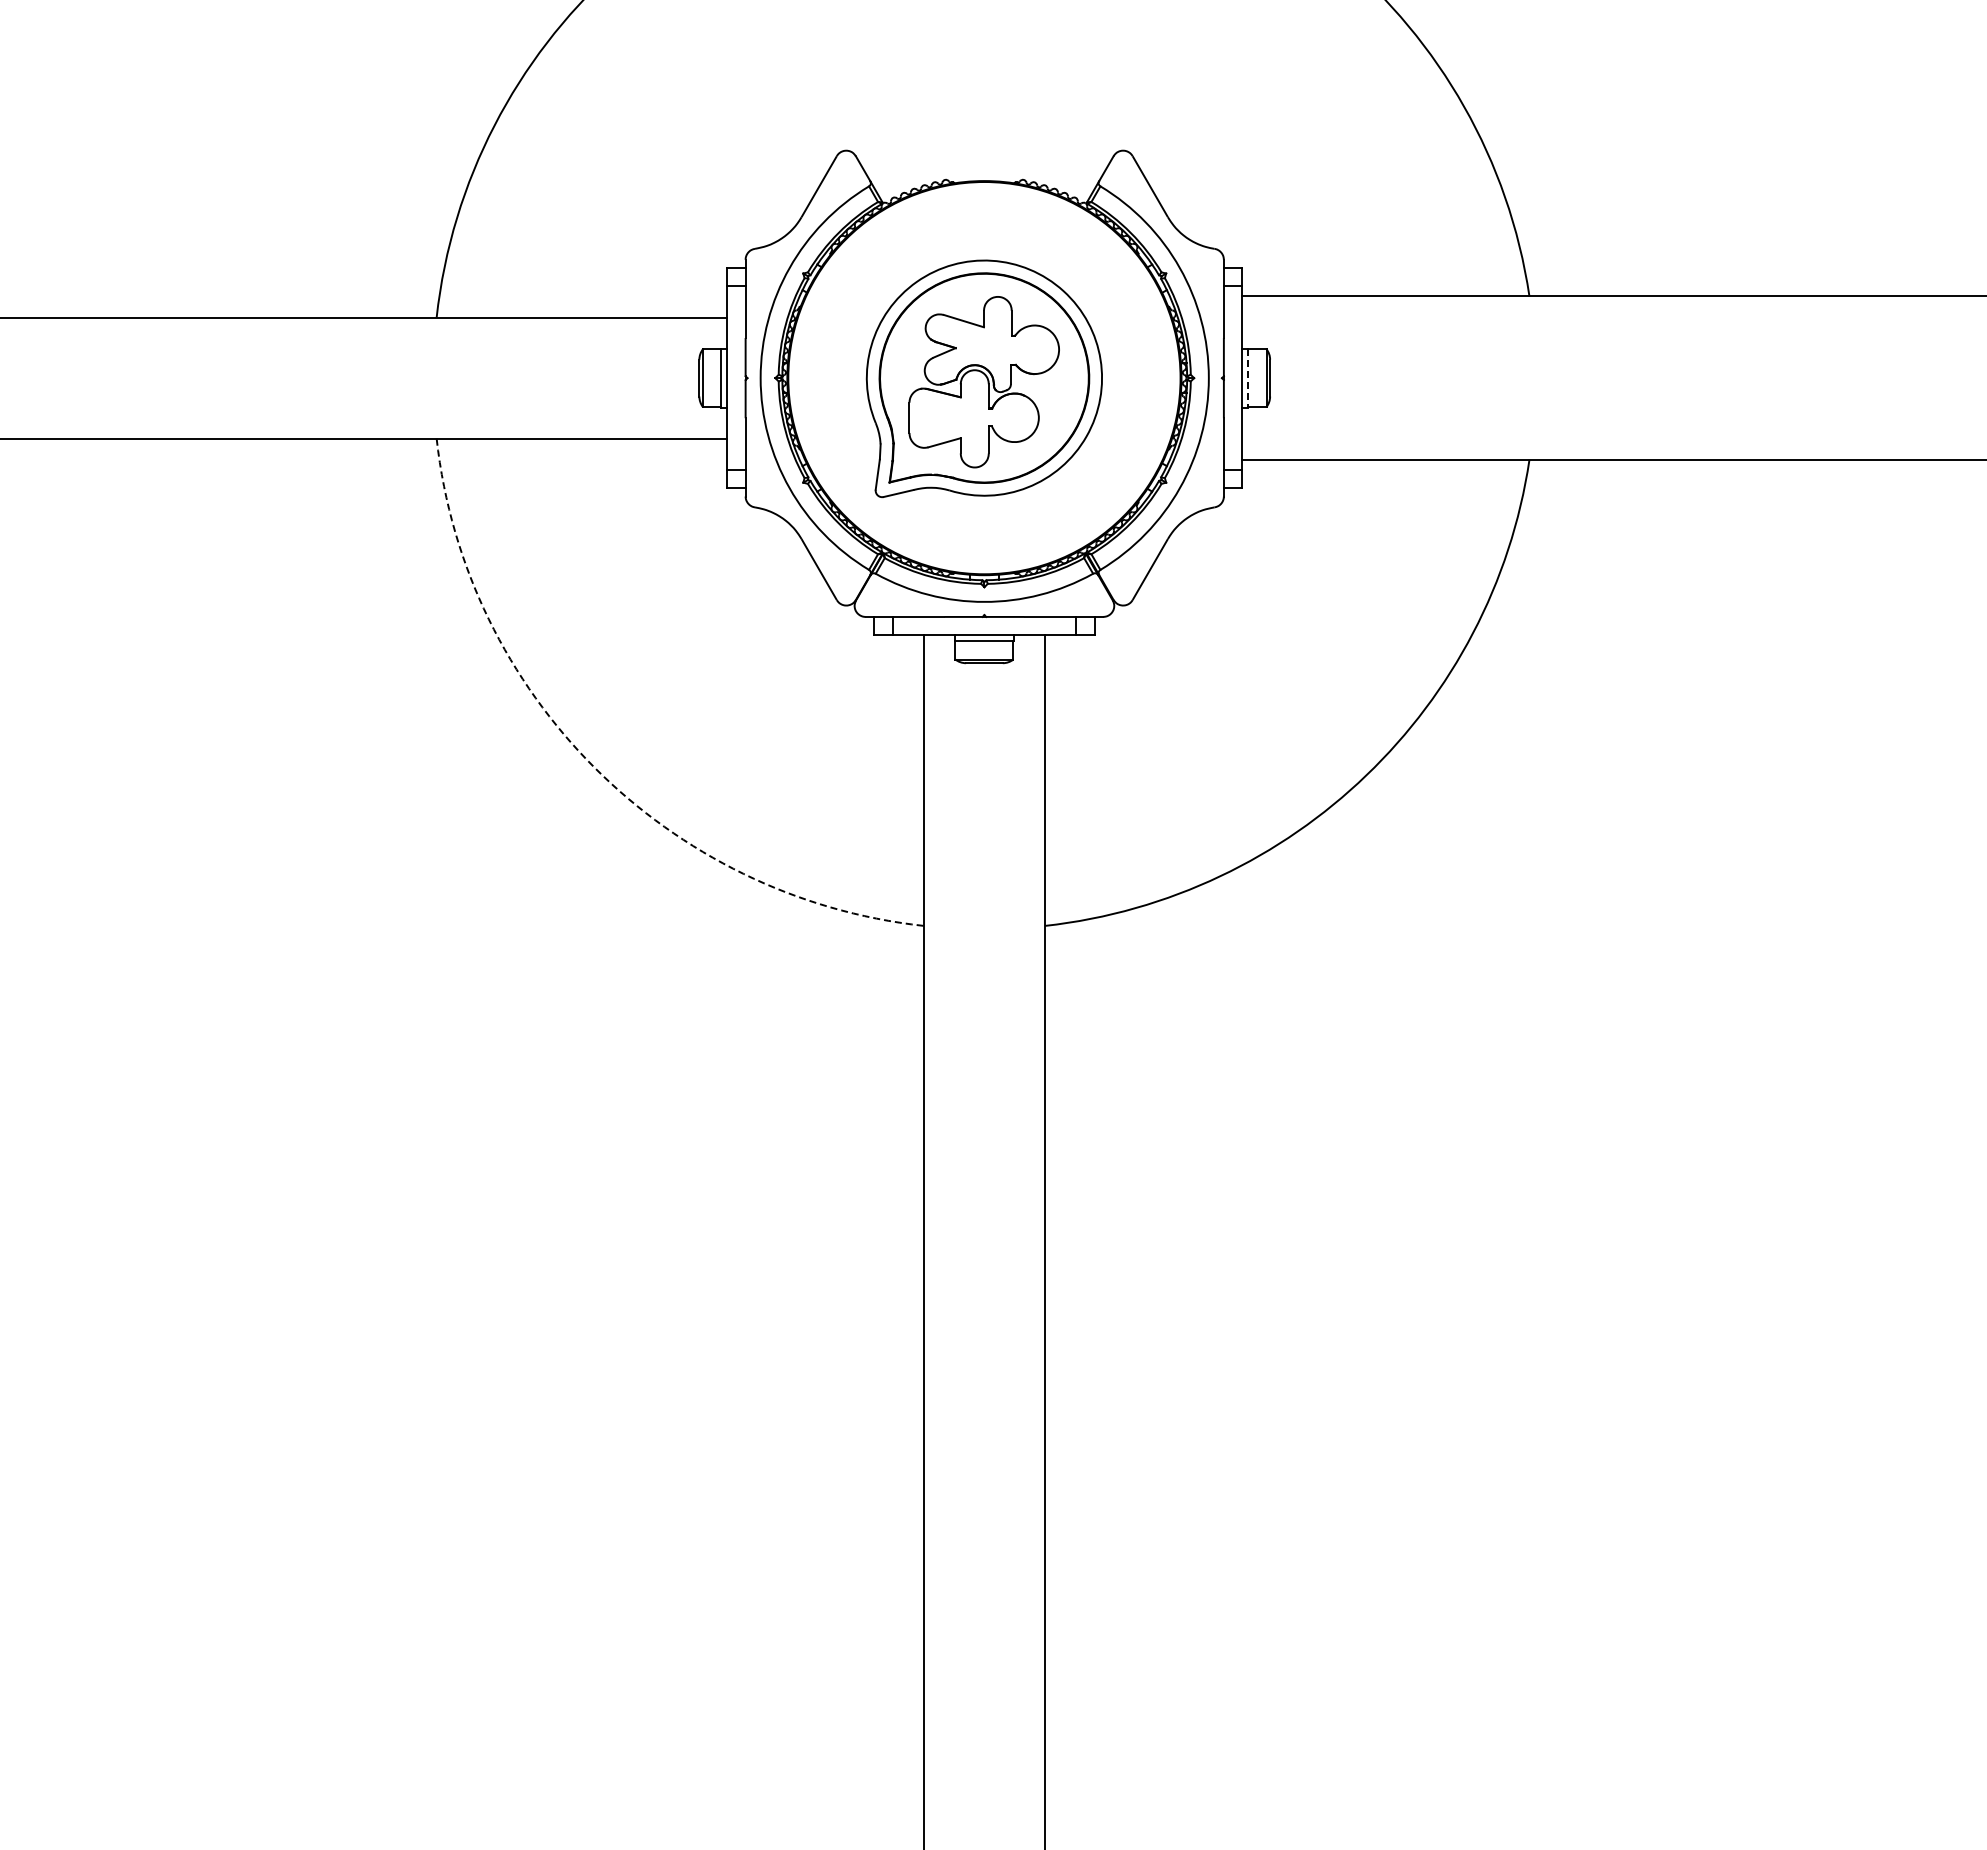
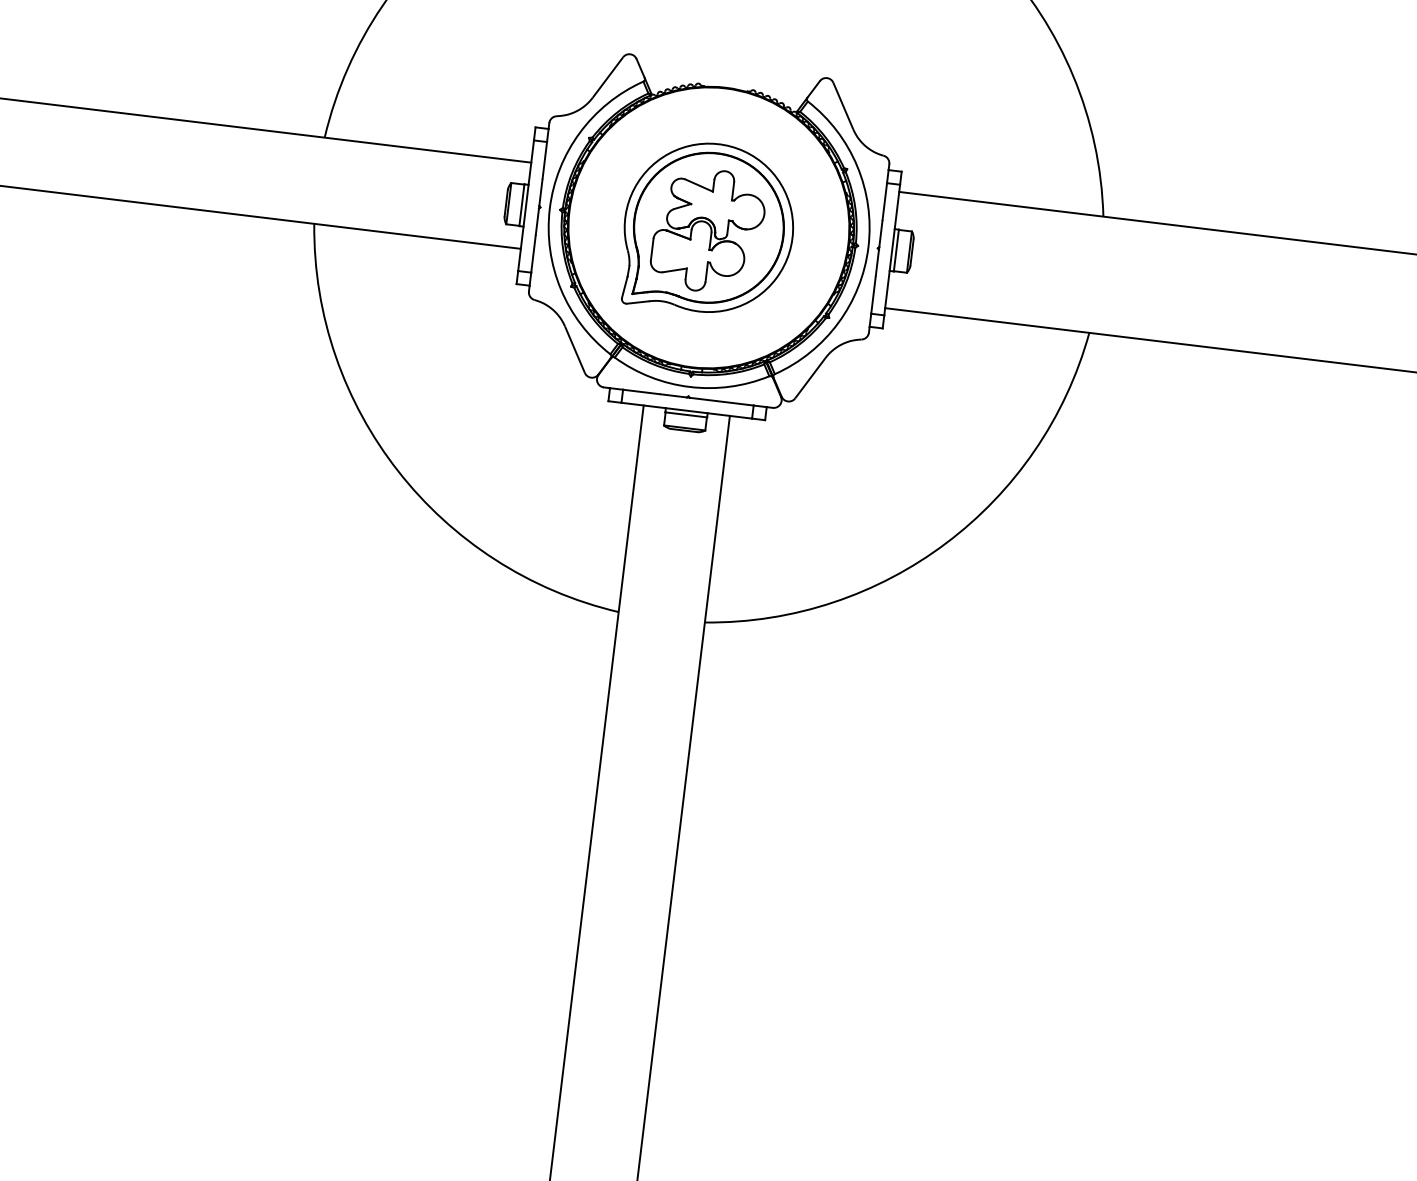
line: (1248, 378) -> (896, 250), dashed -> solid
arc: (594, 767) -> (398, 471), dashed -> solid

